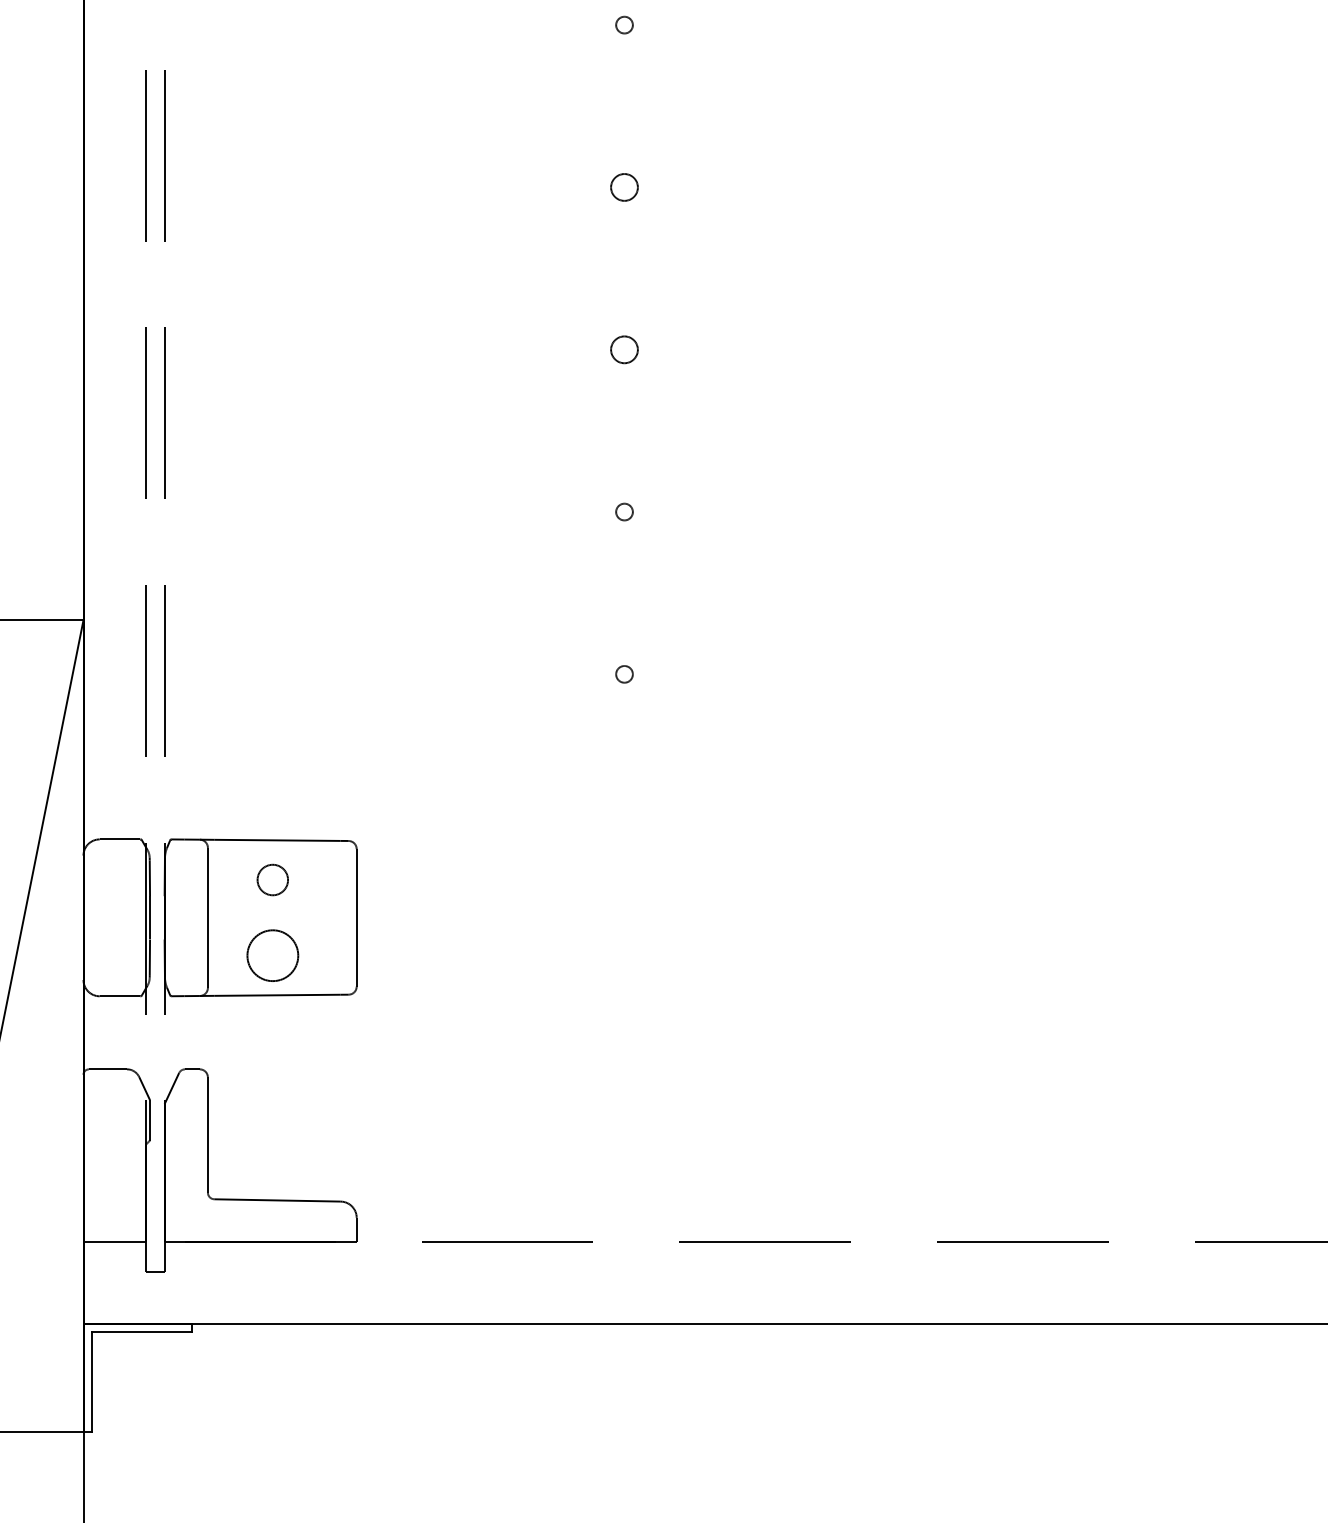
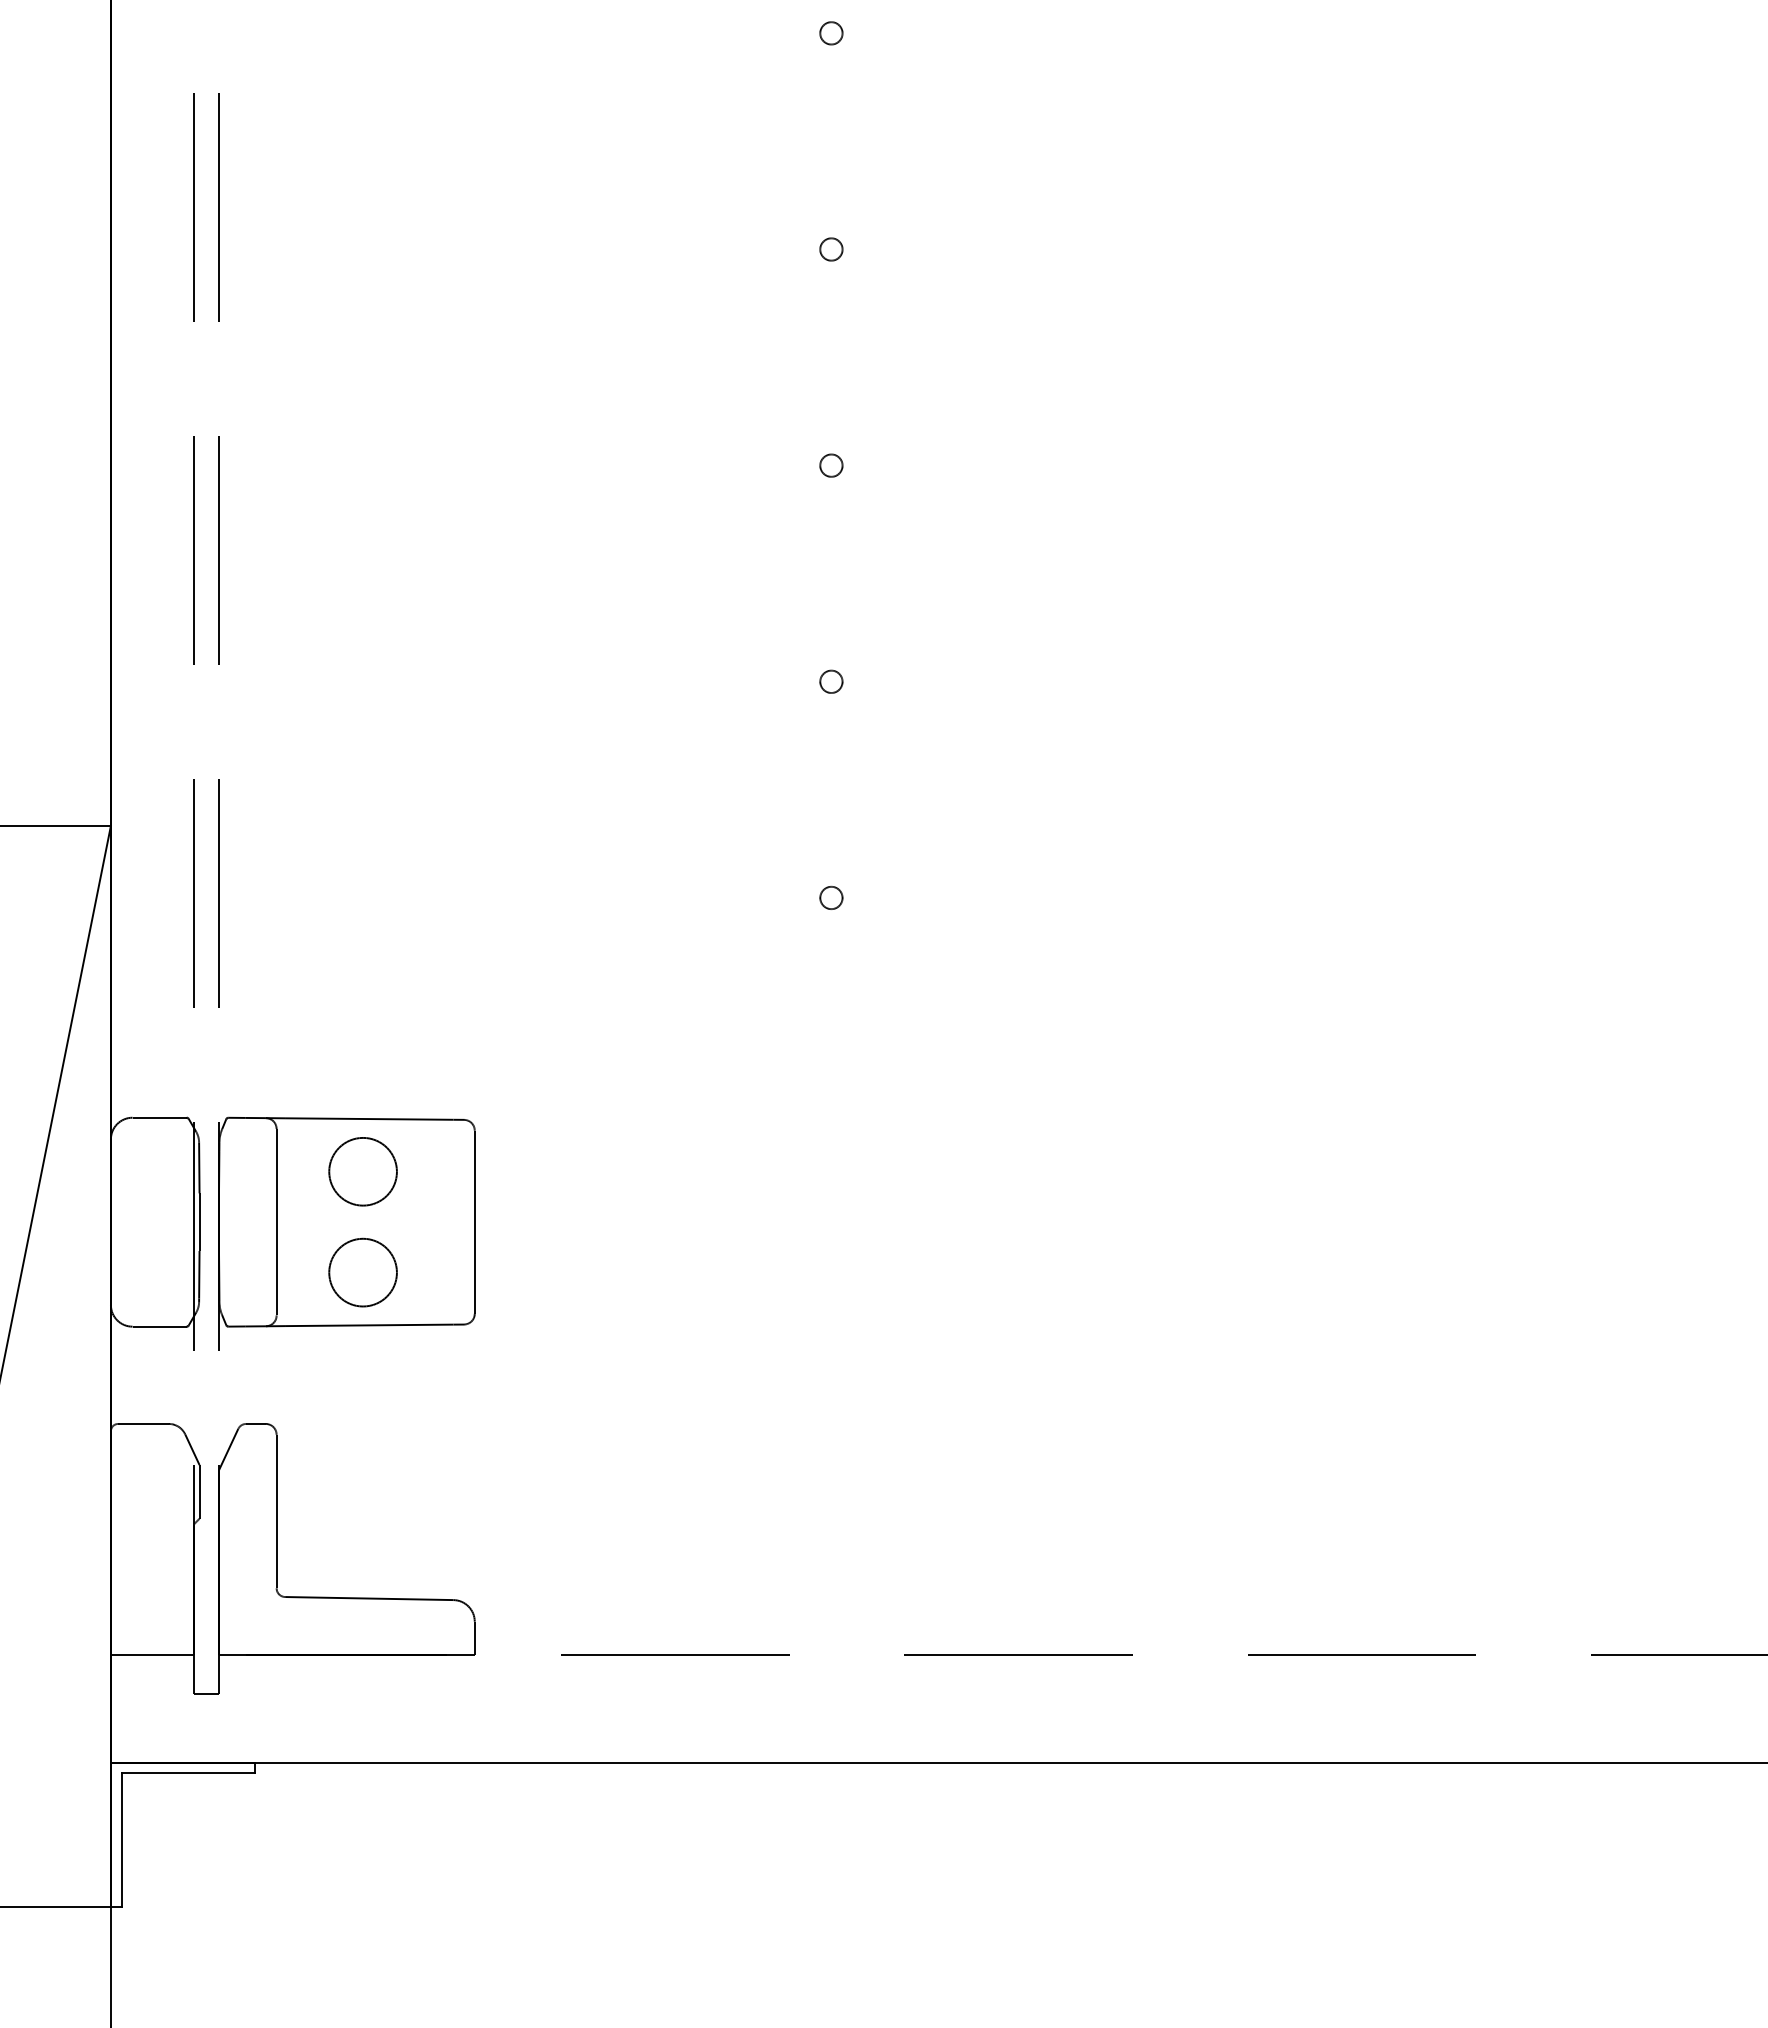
circle: (624, 187) -> (831, 249), size x0.62
circle: (624, 349) -> (831, 465), size x0.62
circle: (272, 879) -> (362, 1171), size x1.67

